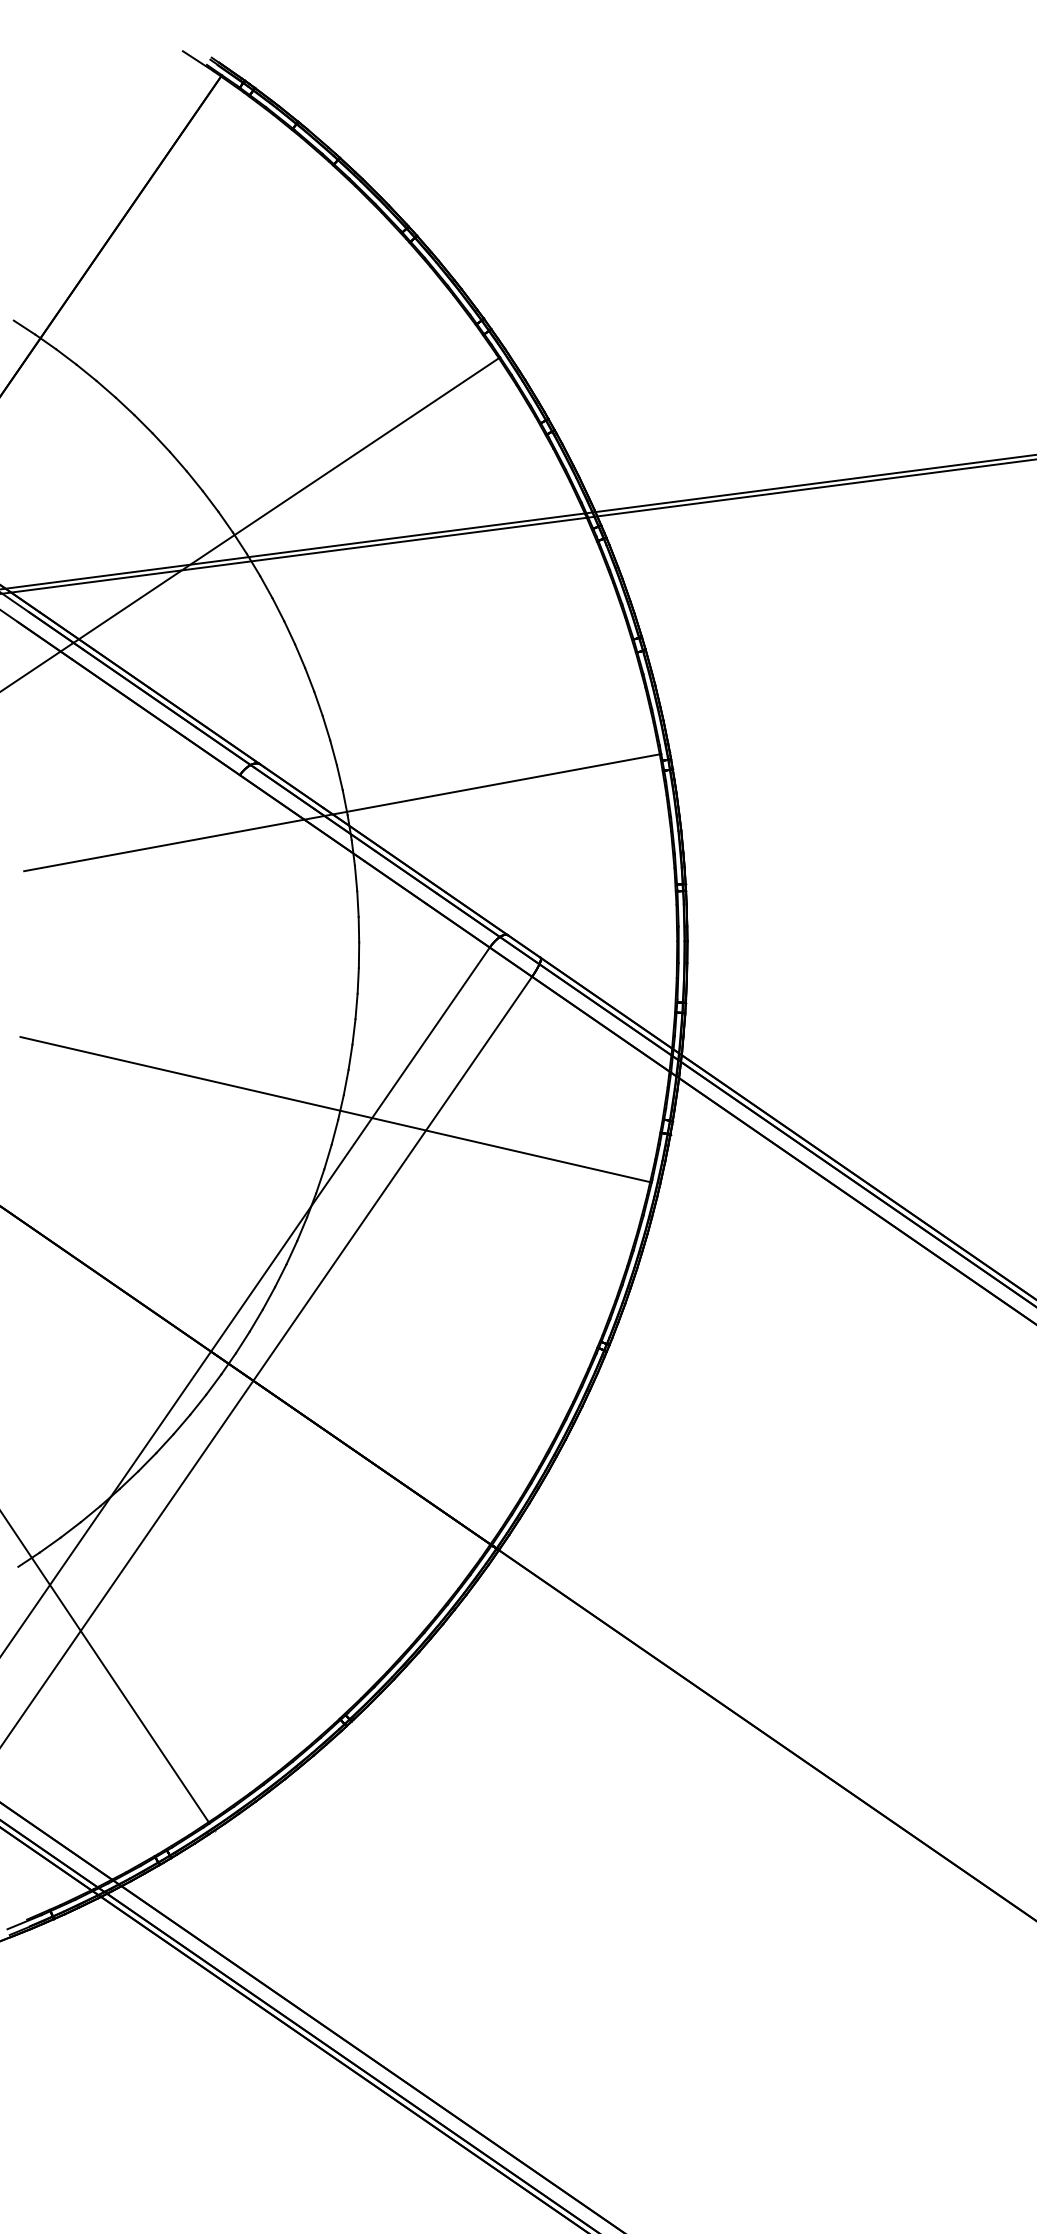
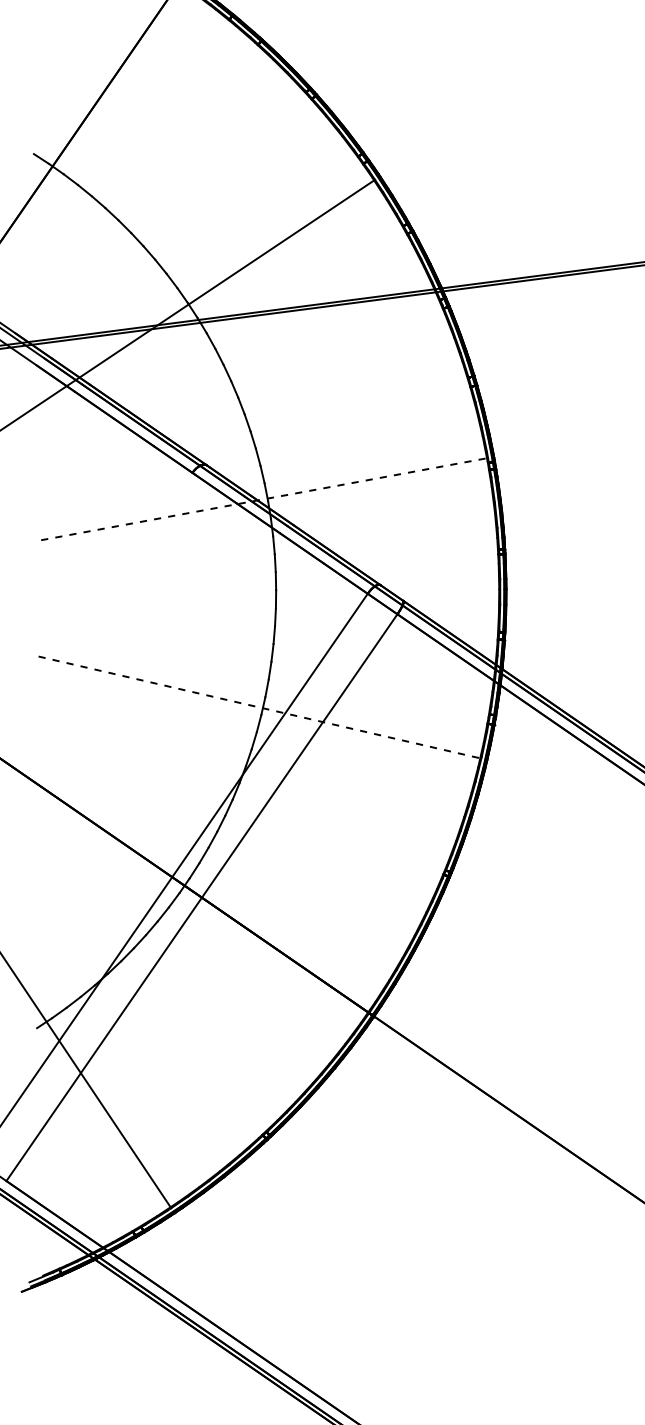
line: (342, 812) -> (264, 499), solid -> dashed
line: (336, 1109) -> (260, 707), solid -> dashed

